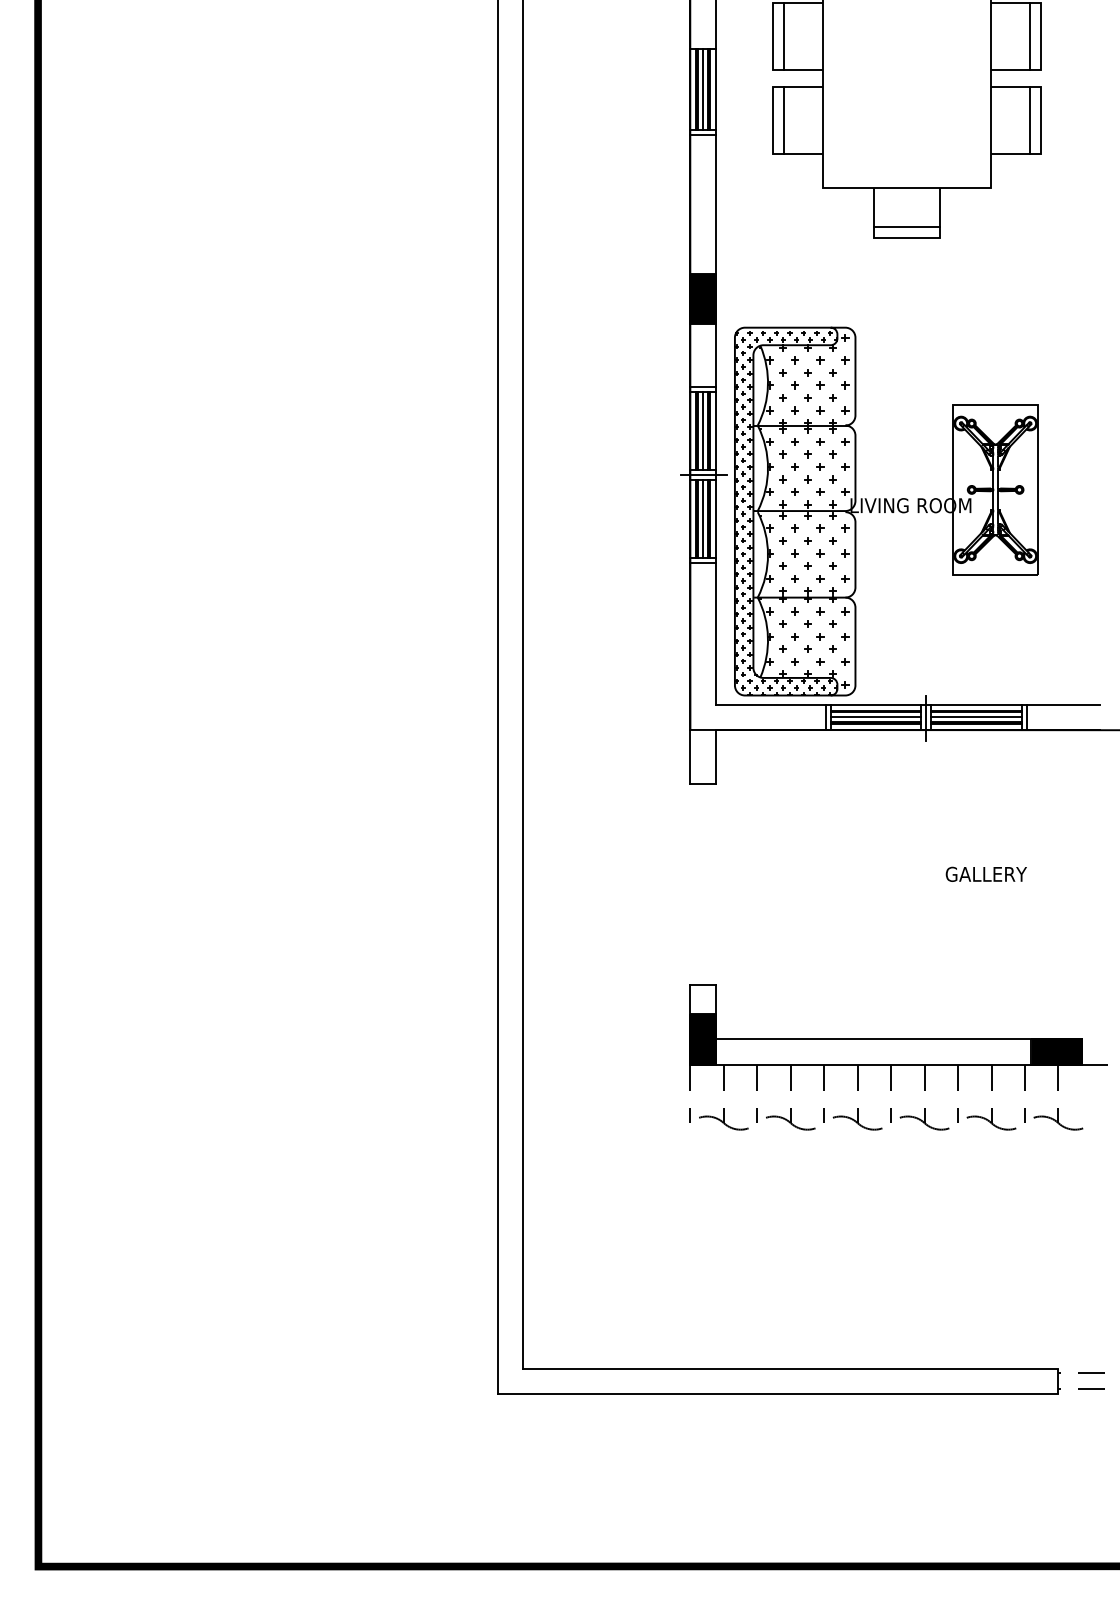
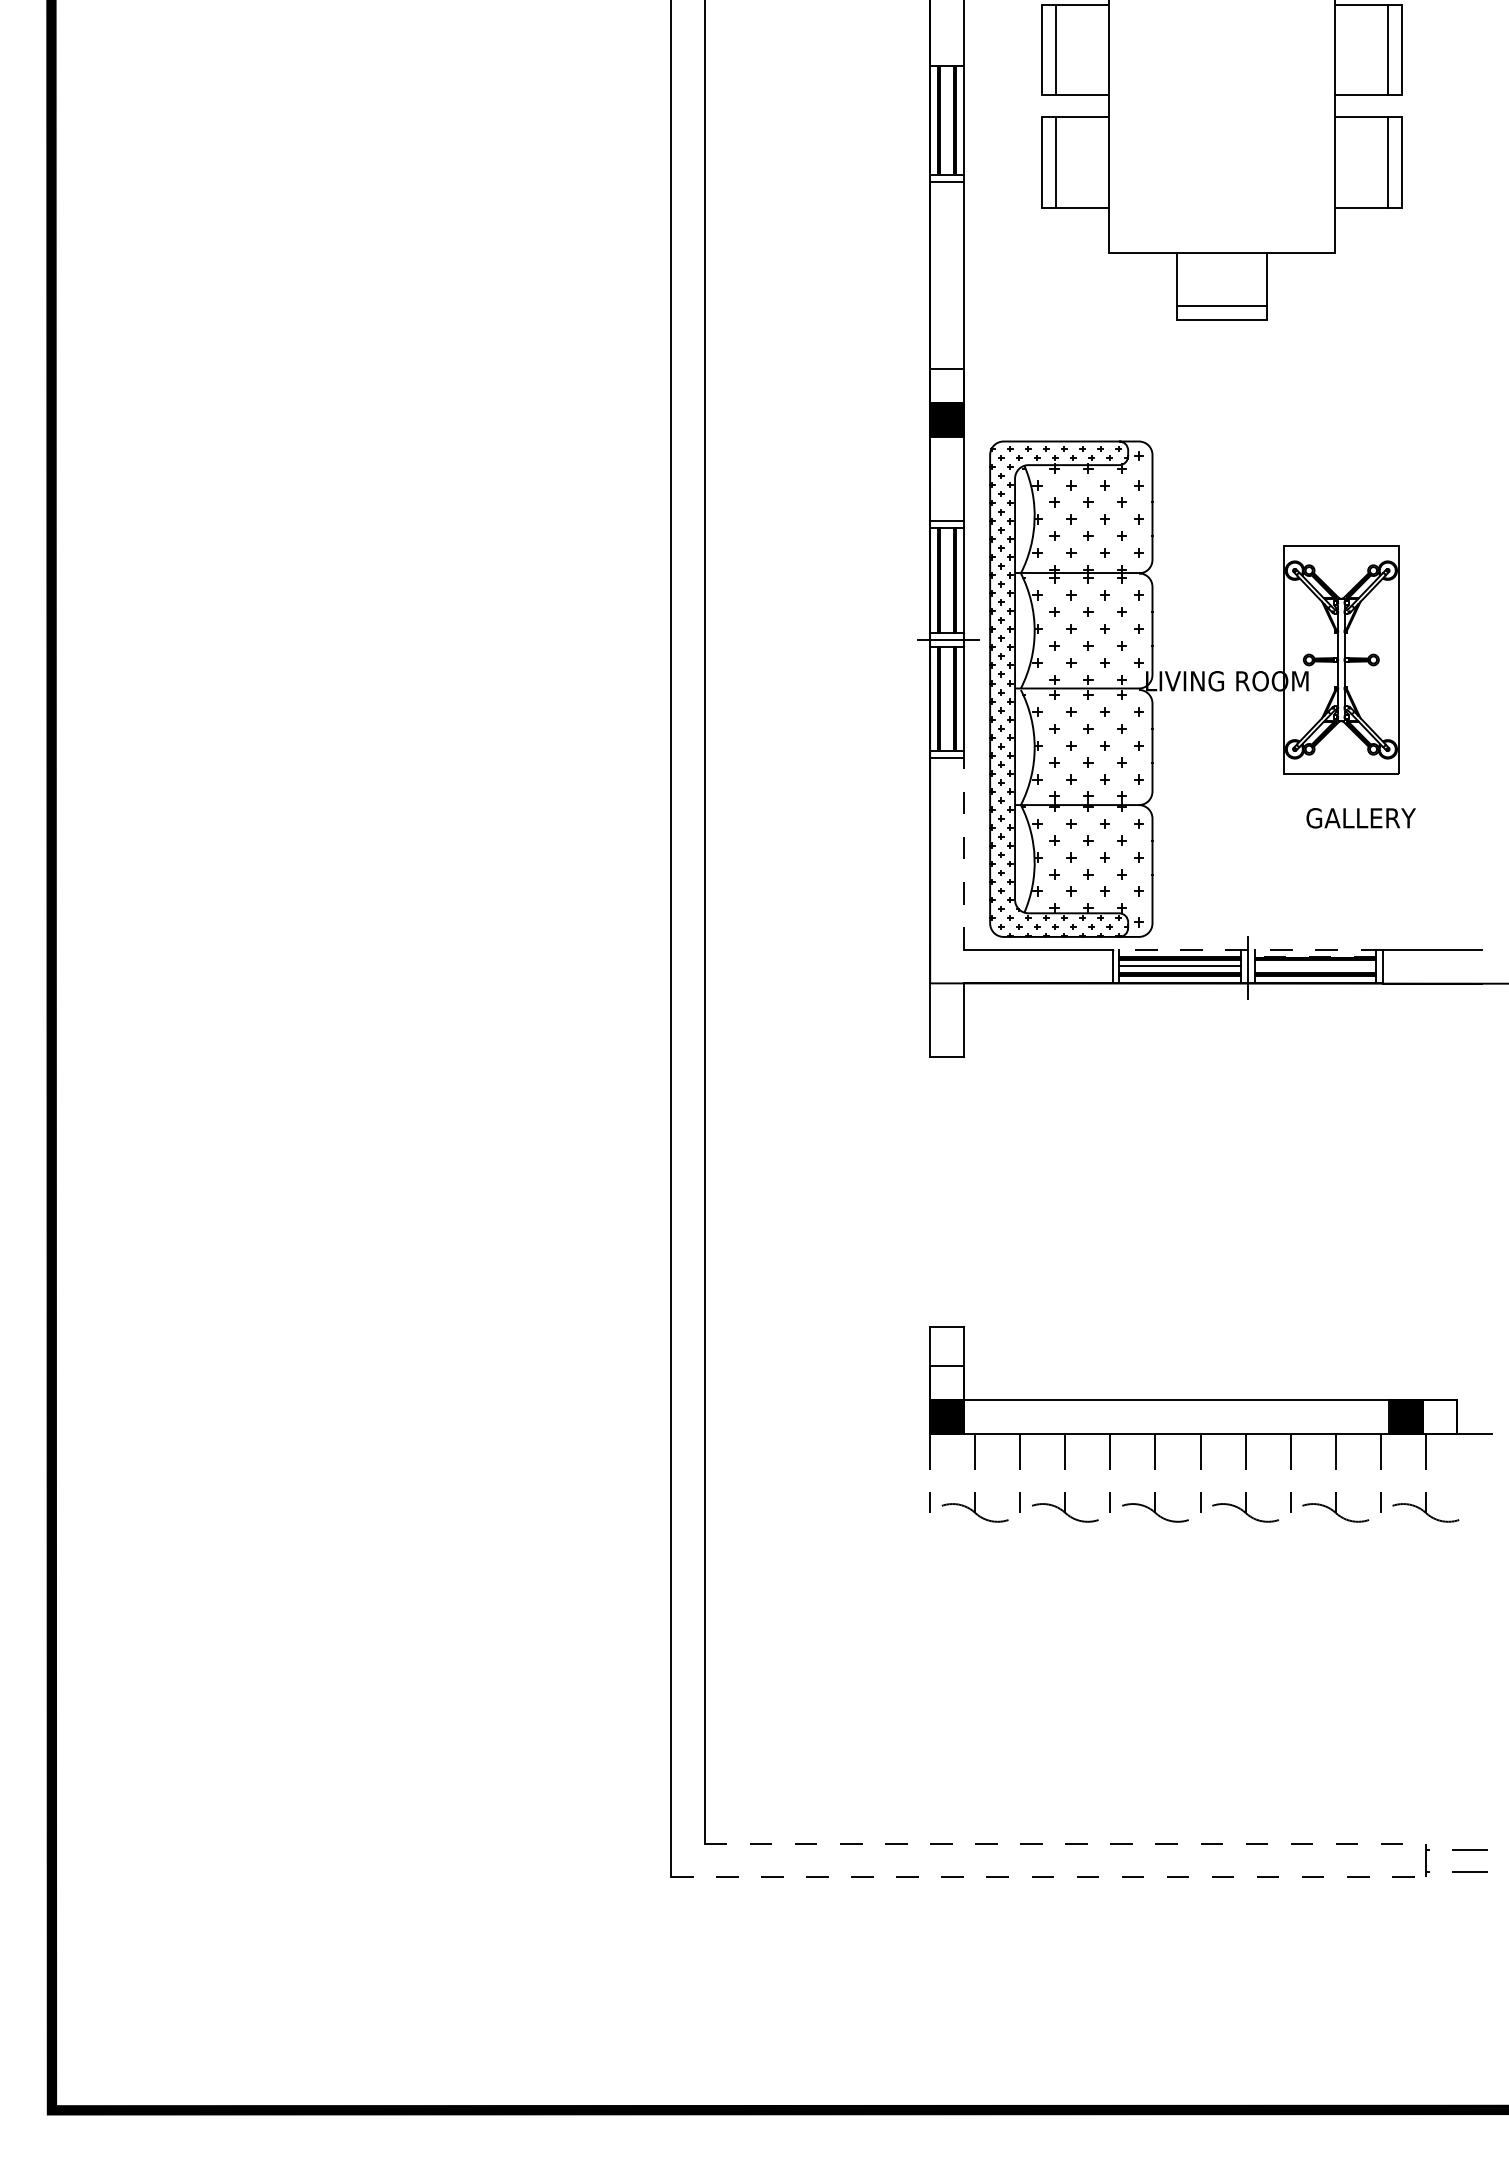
line: (702, 88) -> (946, 119), removed
fill: (702, 286) -> (946, 386), removed
line: (702, 430) -> (946, 579), removed
line: (702, 518) -> (946, 698), removed
line: (715, 633) -> (963, 853), solid -> dashed
line: (925, 704) -> (1246, 949), solid -> dashed
line: (975, 710) -> (1314, 957), solid -> dashed
line: (976, 717) -> (1315, 966), removed
text: (985, 873) -> (1359, 817), moved
fill: (702, 1026) -> (946, 1382), removed
fill: (1068, 1051) -> (1439, 1416), removed
line: (790, 1368) -> (1064, 1843), solid -> dashed
line: (778, 1393) -> (1048, 1877), solid -> dashed

